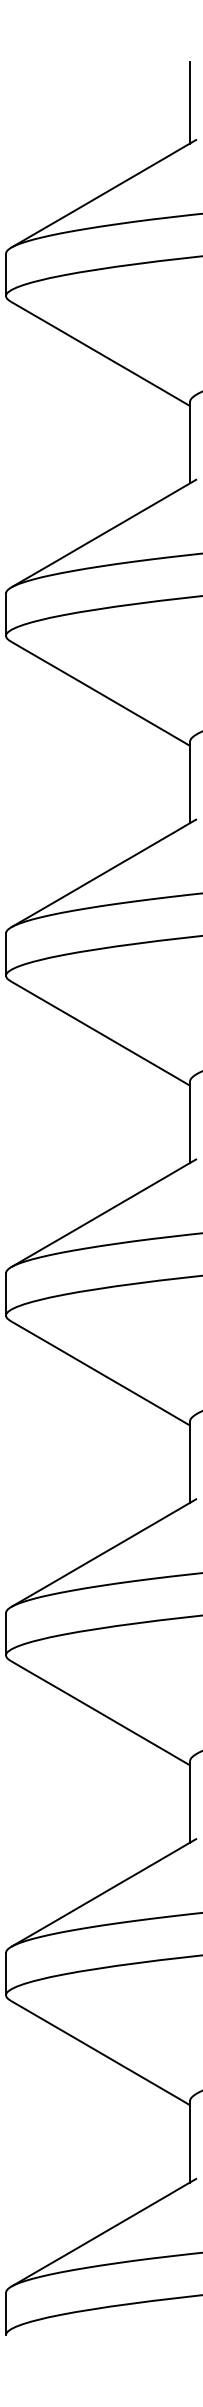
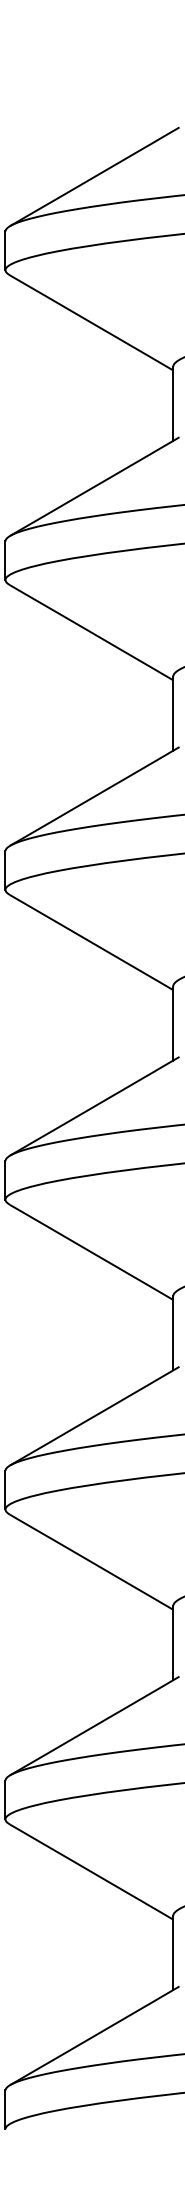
line: (190, 103) -> (173, 94), removed

